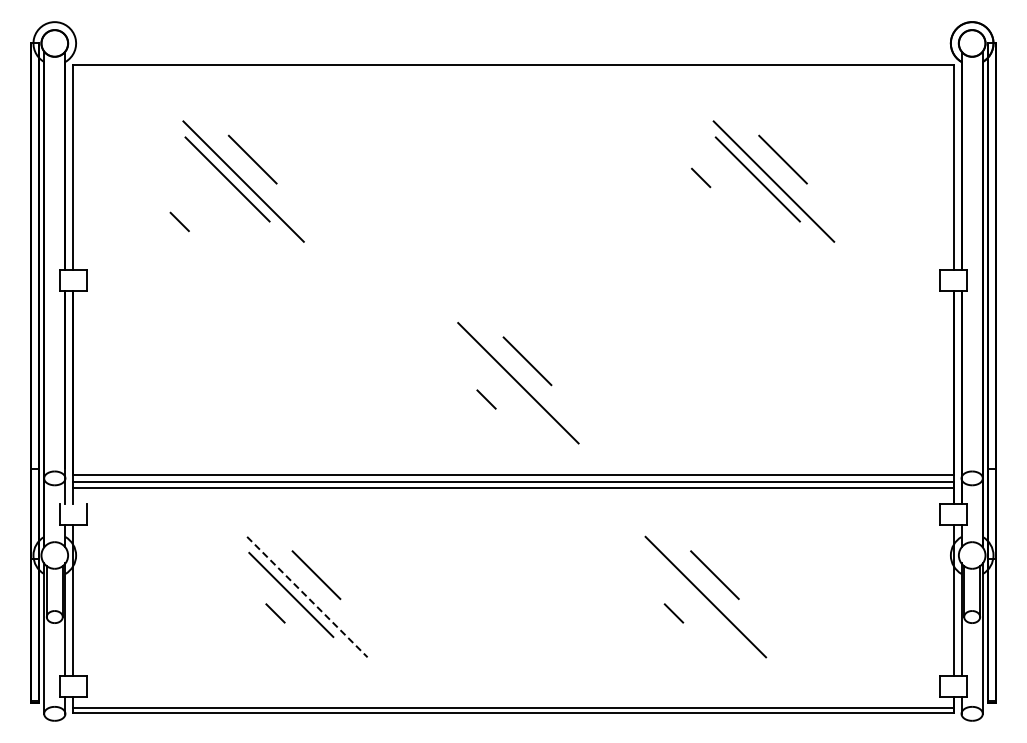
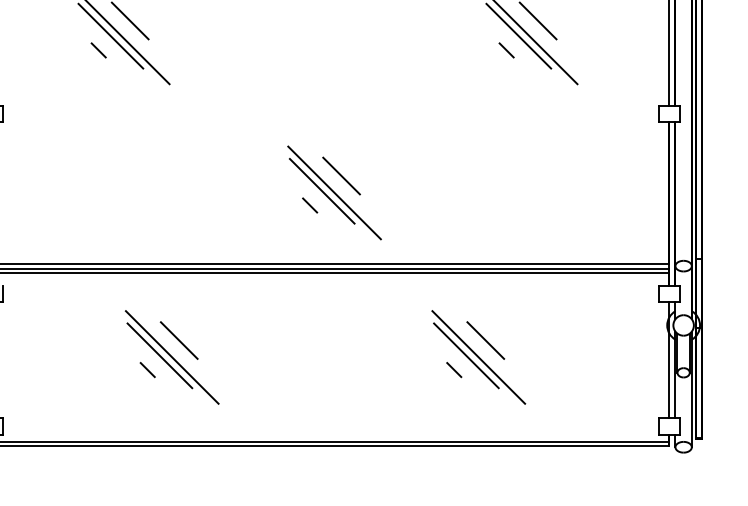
line: (701, 177) -> (506, 50), moved
line: (179, 221) -> (98, 50), moved
line: (502, 381) -> (322, 191), added
line: (689, 594) -> (466, 355), added
line: (307, 597) -> (172, 357), dashed -> solid

